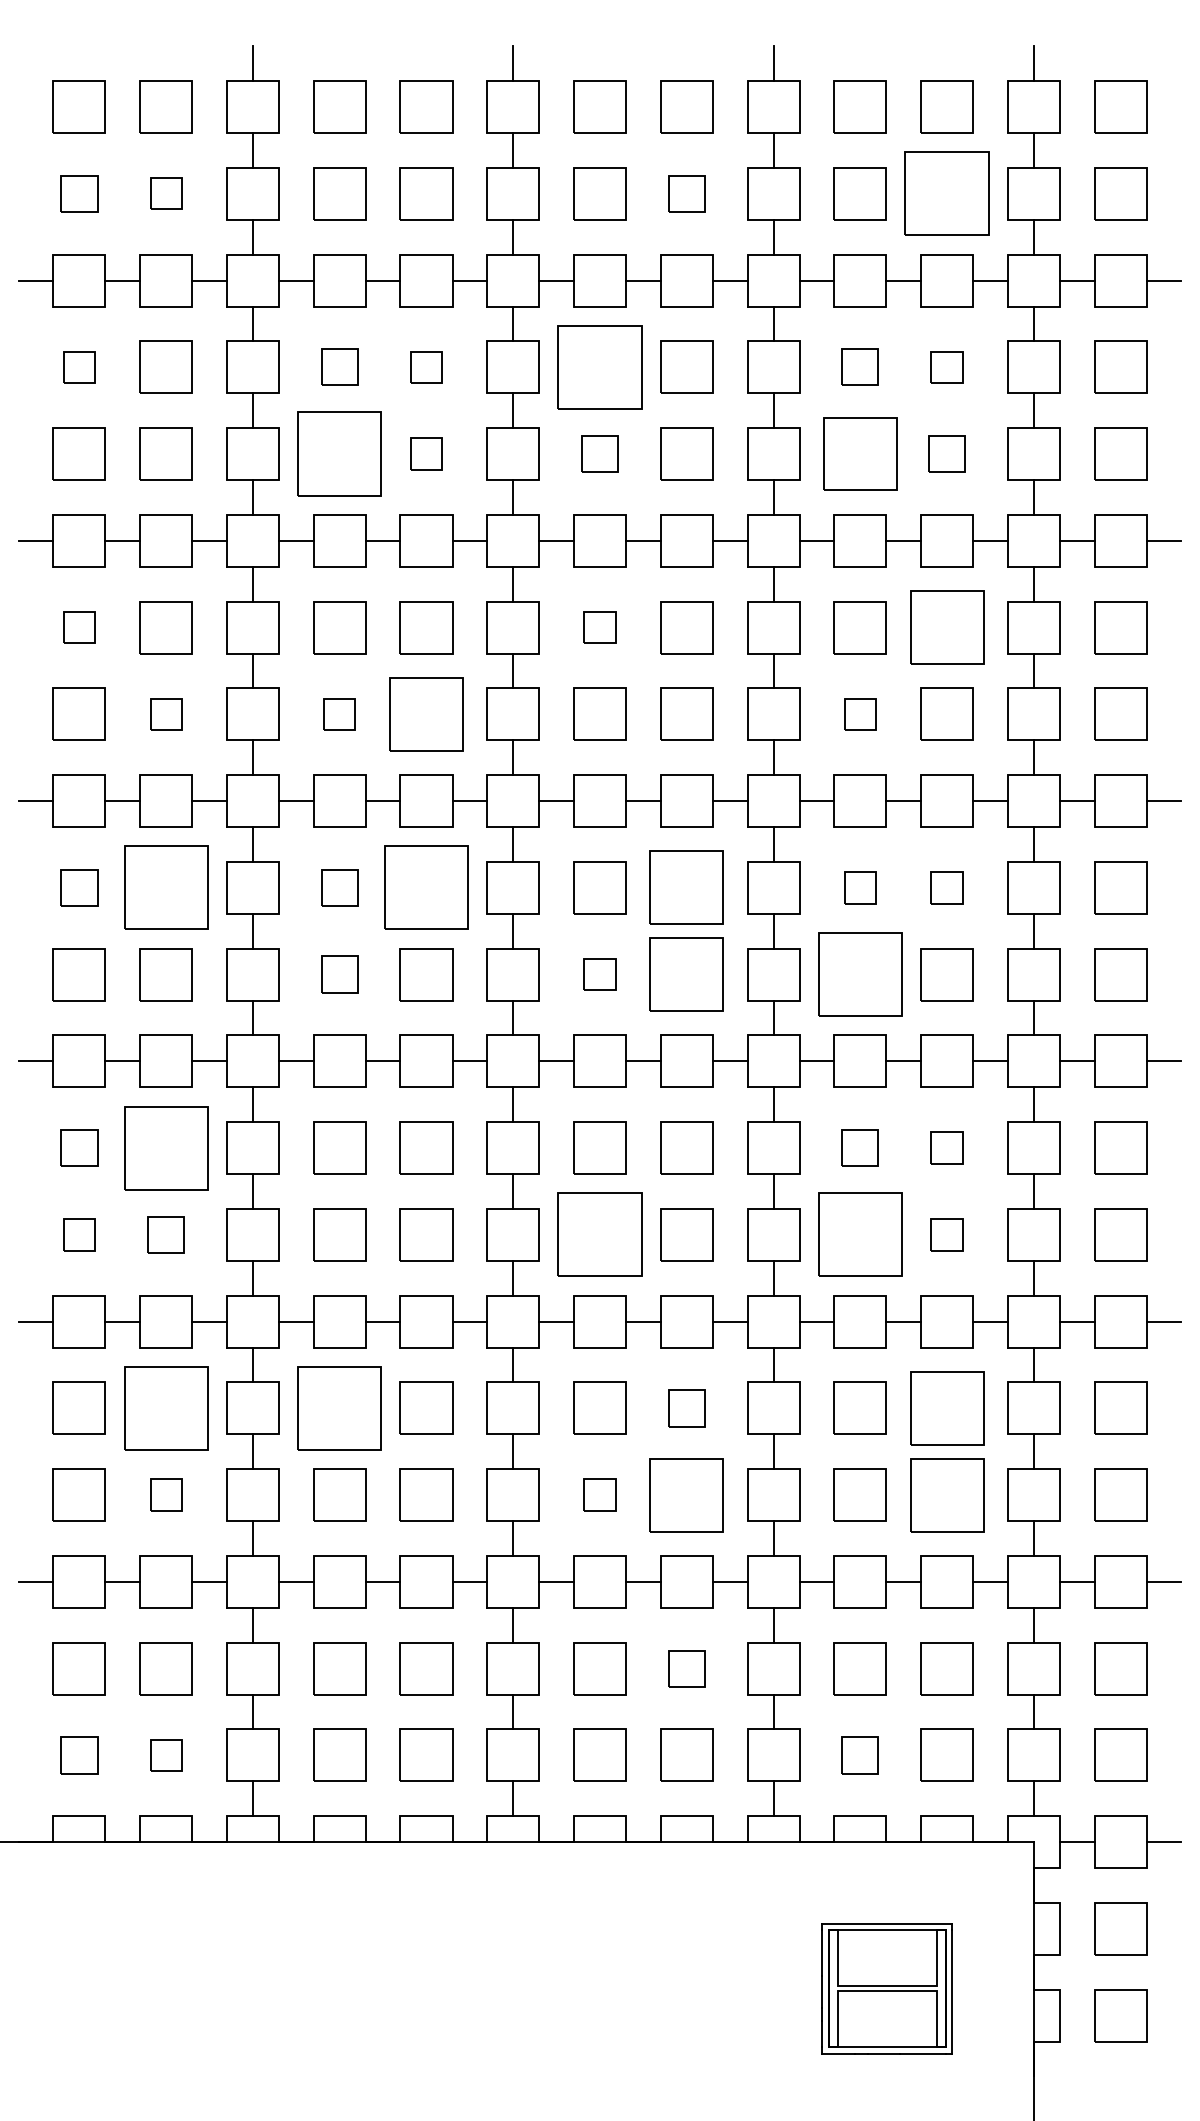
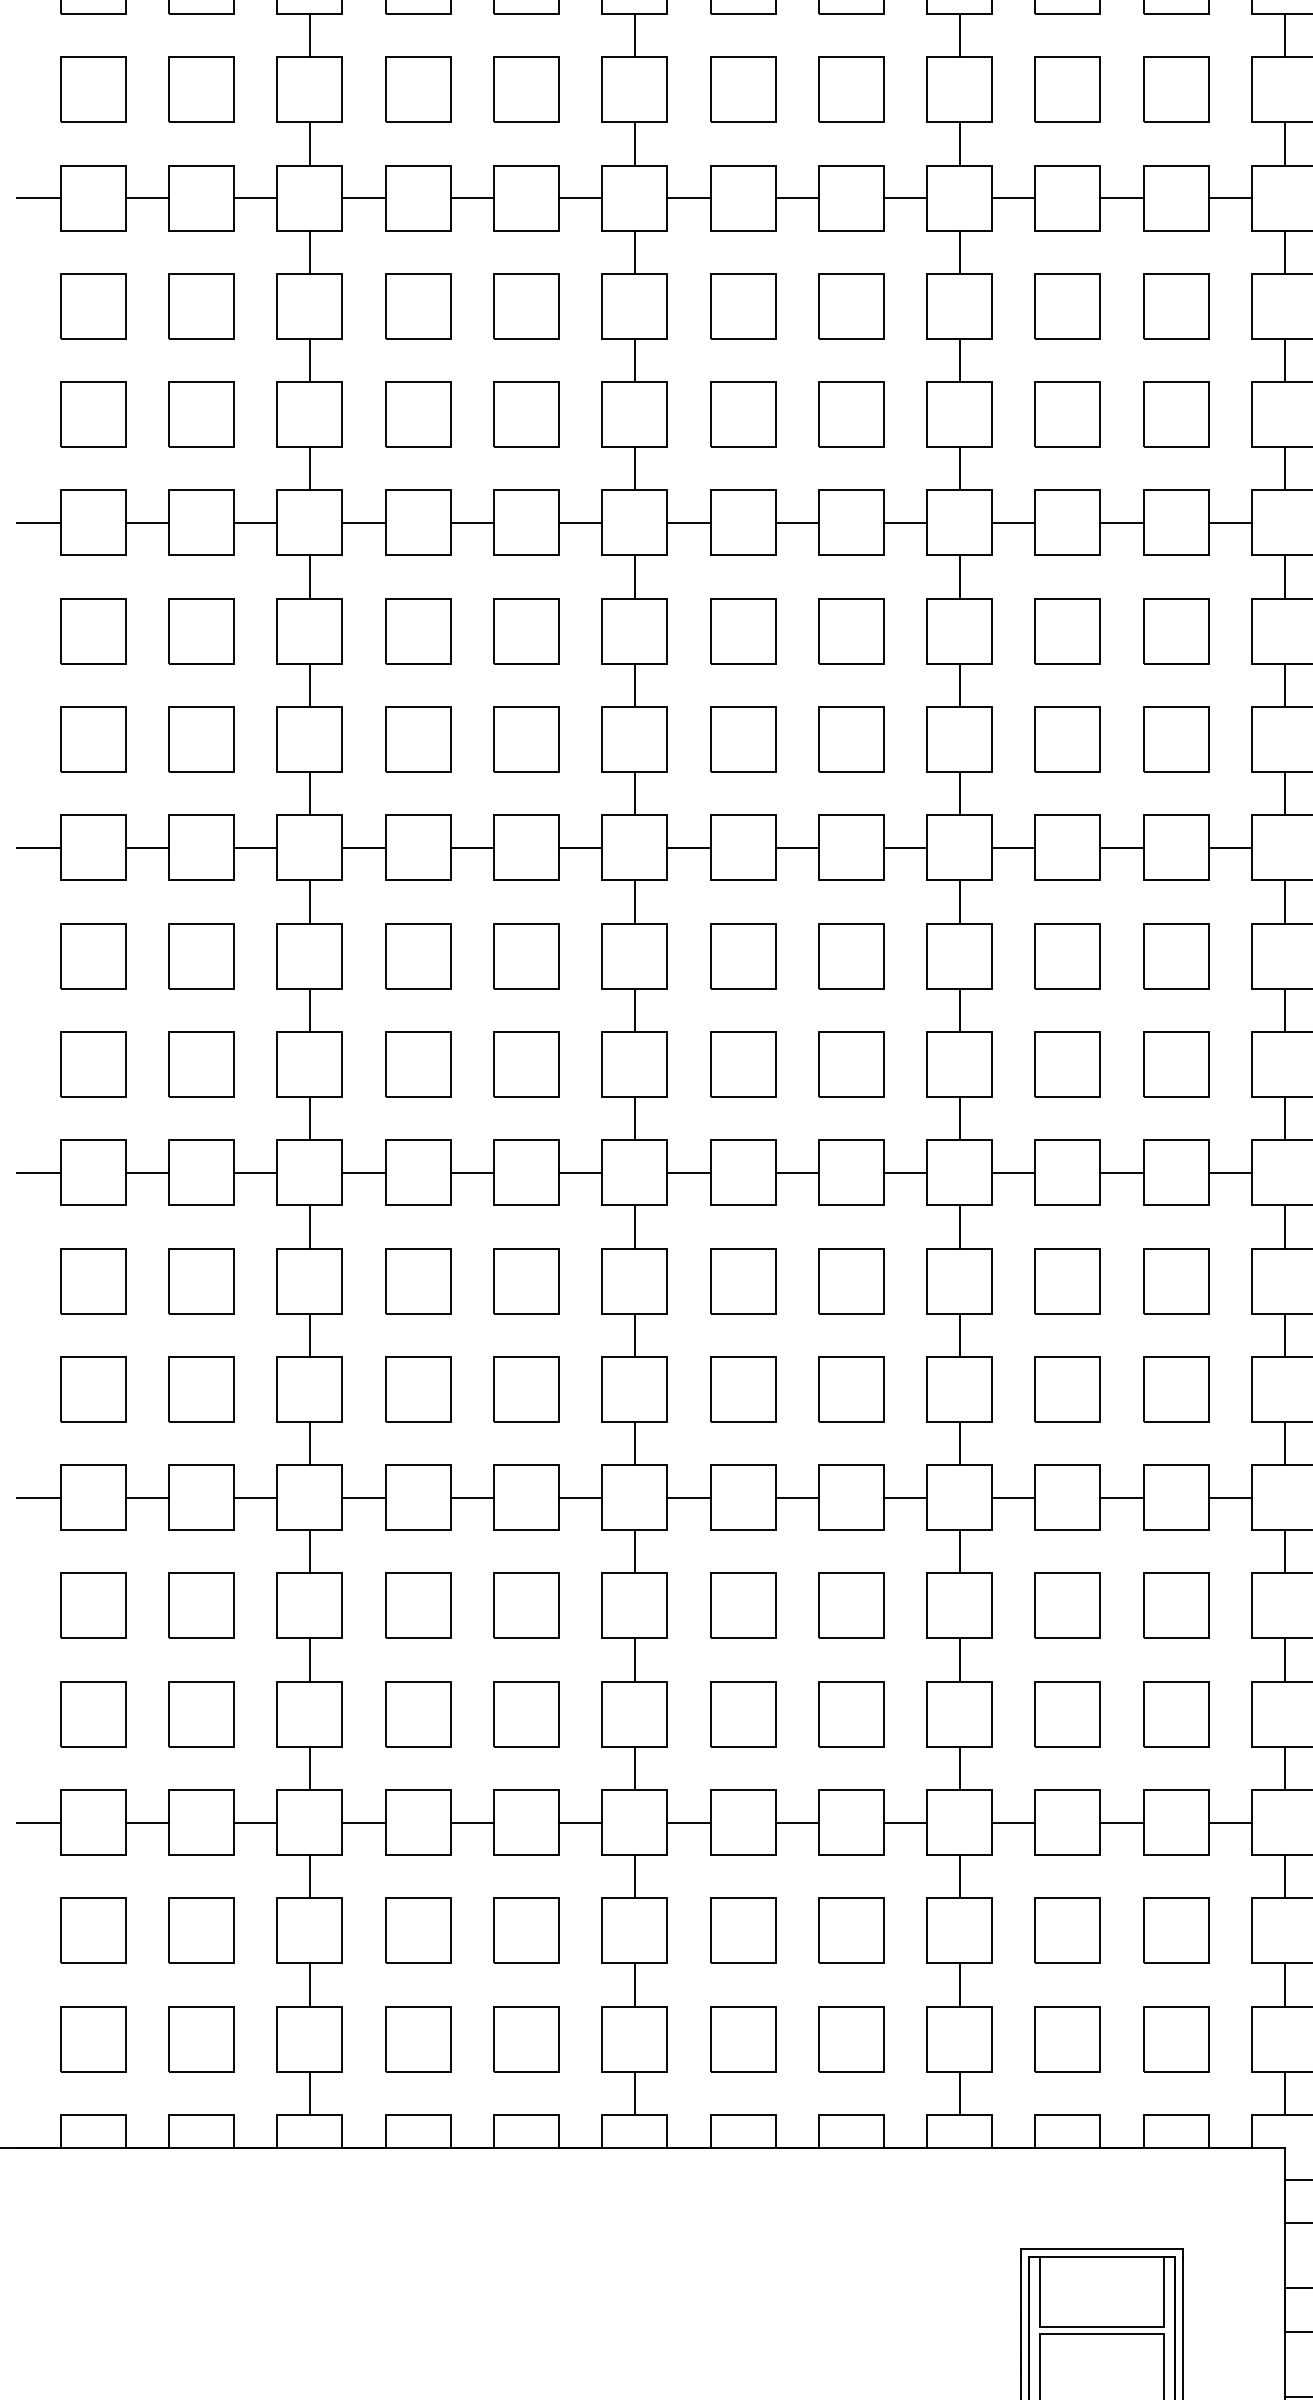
part: (78, 193) -> (92, 89), size x1.43
part: (165, 193) -> (200, 89), size x1.67
part: (686, 193) -> (850, 89), size x1.43
part: (946, 193) -> (1175, 89), size x0.62
part: (78, 366) -> (92, 305), size x1.67
part: (339, 366) -> (417, 305), size x1.43
part: (426, 366) -> (526, 305), size x1.67
part: (599, 366) -> (742, 305), size x0.62
part: (859, 366) -> (1066, 305), size x1.43
part: (946, 366) -> (1175, 305), size x1.67
part: (339, 453) -> (417, 413), size x0.62
part: (426, 453) -> (526, 413), size x1.67
part: (599, 453) -> (742, 413), size x1.43
part: (859, 453) -> (1066, 413), size x0.71
part: (946, 453) -> (1175, 413), size x1.43
part: (78, 627) -> (92, 631), size x1.67
part: (599, 627) -> (742, 631), size x1.67
part: (946, 627) -> (1175, 631), size x0.71
part: (165, 713) -> (200, 738), size x1.67
part: (339, 713) -> (417, 738), size x1.67
part: (426, 713) -> (526, 738), size x0.71
part: (859, 713) -> (1066, 738), size x1.67
part: (78, 887) -> (92, 955), size x1.43
part: (165, 887) -> (200, 955), size x0.62
part: (339, 887) -> (417, 955), size x1.43
part: (426, 887) -> (526, 955), size x0.62
part: (686, 887) -> (850, 955), size x0.71
part: (859, 887) -> (1066, 955), size x1.67
part: (946, 887) -> (1175, 955), size x1.67
part: (339, 974) -> (417, 1064), size x1.43
part: (599, 974) -> (742, 1064), size x1.67
part: (686, 974) -> (850, 1064), size x0.71
part: (859, 974) -> (1066, 1064), size x0.62
part: (78, 1147) -> (92, 1280), size x1.43
part: (165, 1147) -> (200, 1280), size x0.62
part: (859, 1147) -> (1066, 1280), size x1.43
part: (946, 1147) -> (1175, 1280), size x1.67
part: (78, 1234) -> (92, 1388), size x1.67
part: (165, 1234) -> (200, 1388), size x1.43
part: (599, 1234) -> (742, 1388), size x0.62
part: (859, 1234) -> (1066, 1388), size x0.62
part: (946, 1234) -> (1175, 1388), size x1.67
part: (165, 1407) -> (200, 1604), size x0.62
part: (339, 1407) -> (417, 1604), size x0.62
part: (686, 1407) -> (850, 1604), size x1.43
part: (946, 1407) -> (1175, 1604), size x0.71
part: (165, 1494) -> (200, 1713), size x1.67
part: (599, 1494) -> (742, 1713), size x1.67
part: (686, 1494) -> (850, 1713), size x0.71
part: (946, 1494) -> (1175, 1713), size x0.71
part: (686, 1668) -> (850, 1930), size x1.43
part: (78, 1754) -> (92, 2037), size x1.43
part: (165, 1754) -> (200, 2037), size x1.67
part: (859, 1754) -> (1066, 2037), size x1.43

